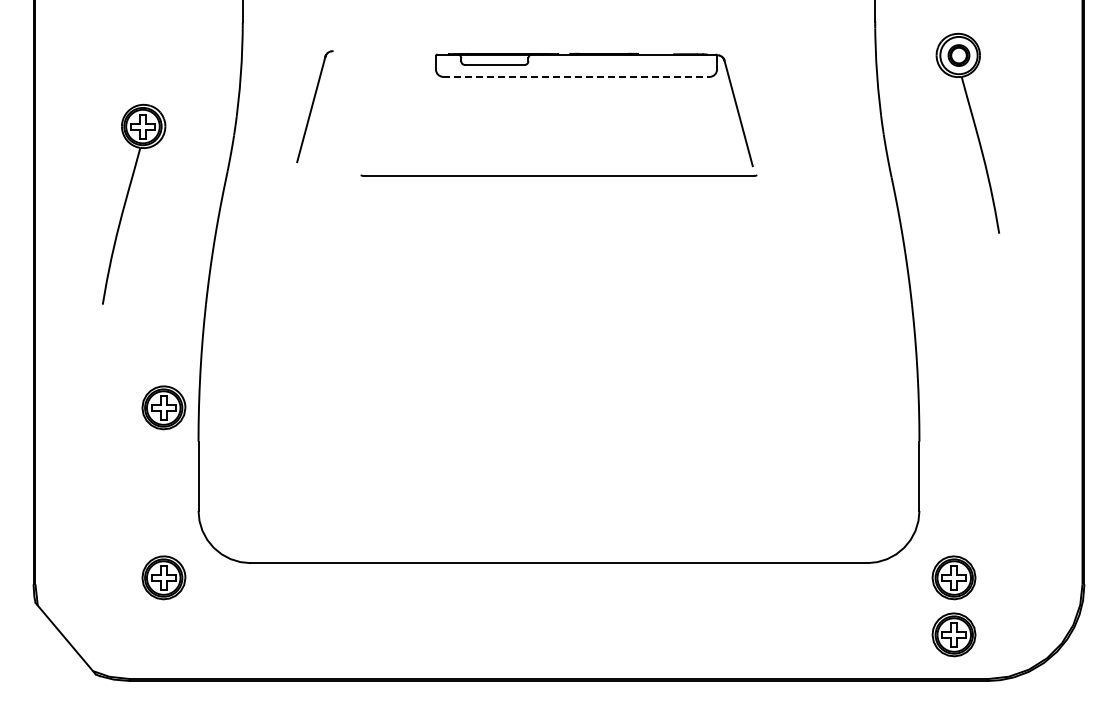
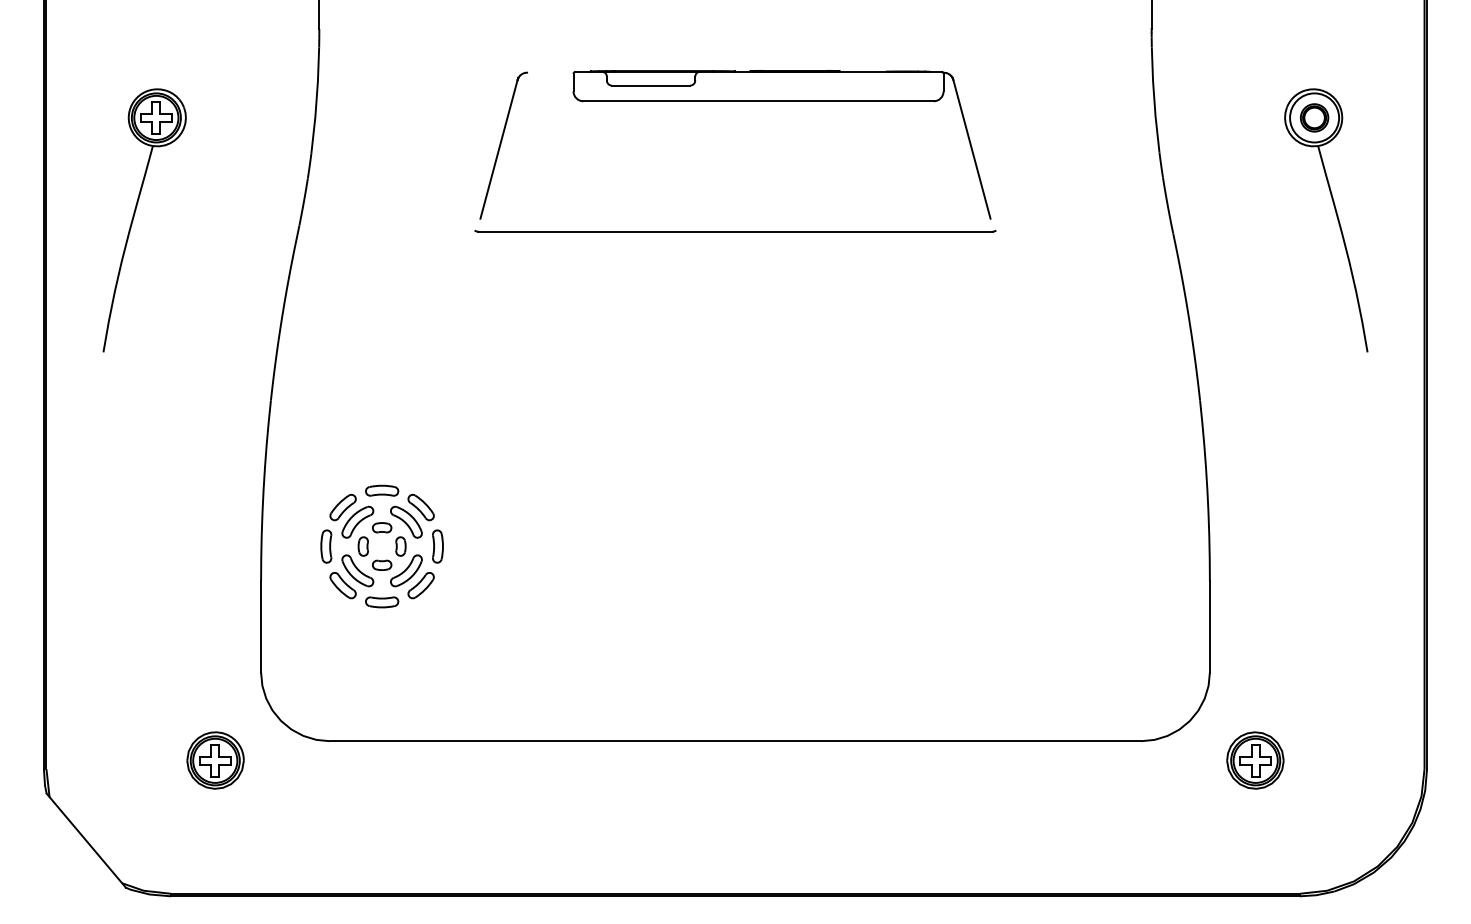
line: (577, 76) -> (759, 100), dashed -> solid
part: (314, 106) -> (503, 145), moved
part: (975, 131) -> (1336, 217), moved
part: (127, 199) -> (136, 213), moved
part: (163, 407) -> (214, 536), removed
part: (280, 415) -> (368, 546), added
part: (953, 634) -> (1254, 835), removed

